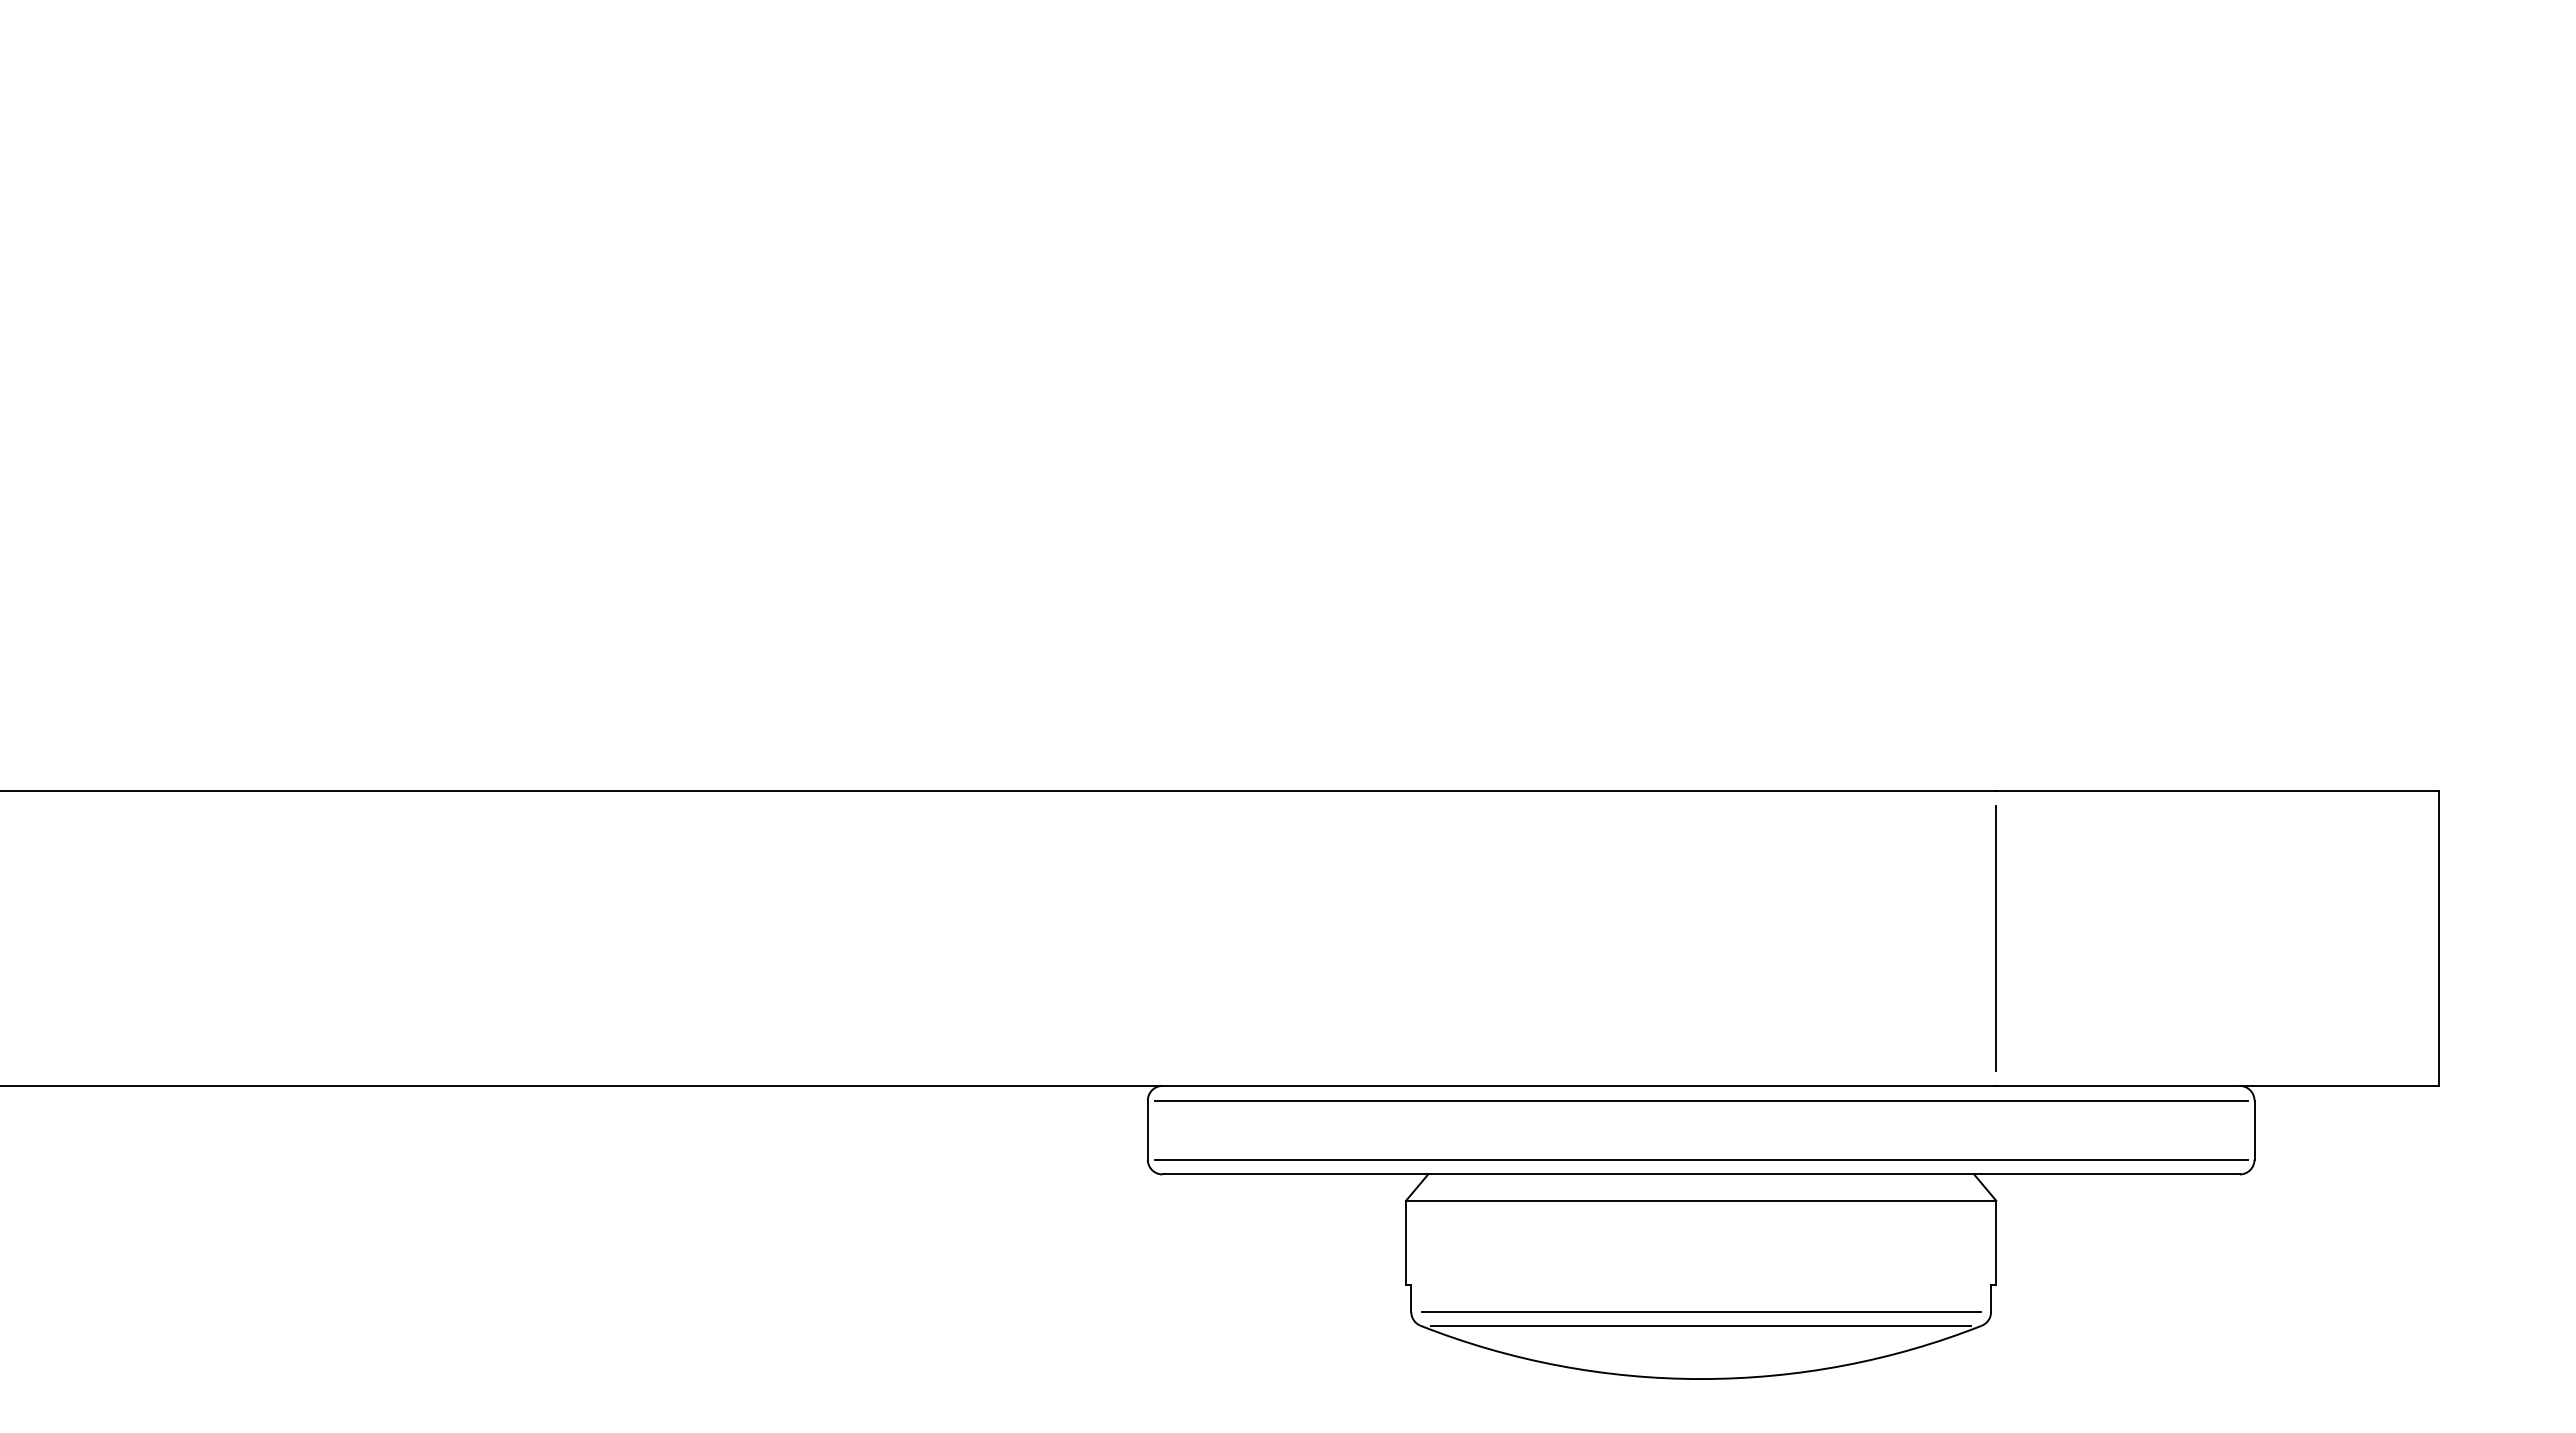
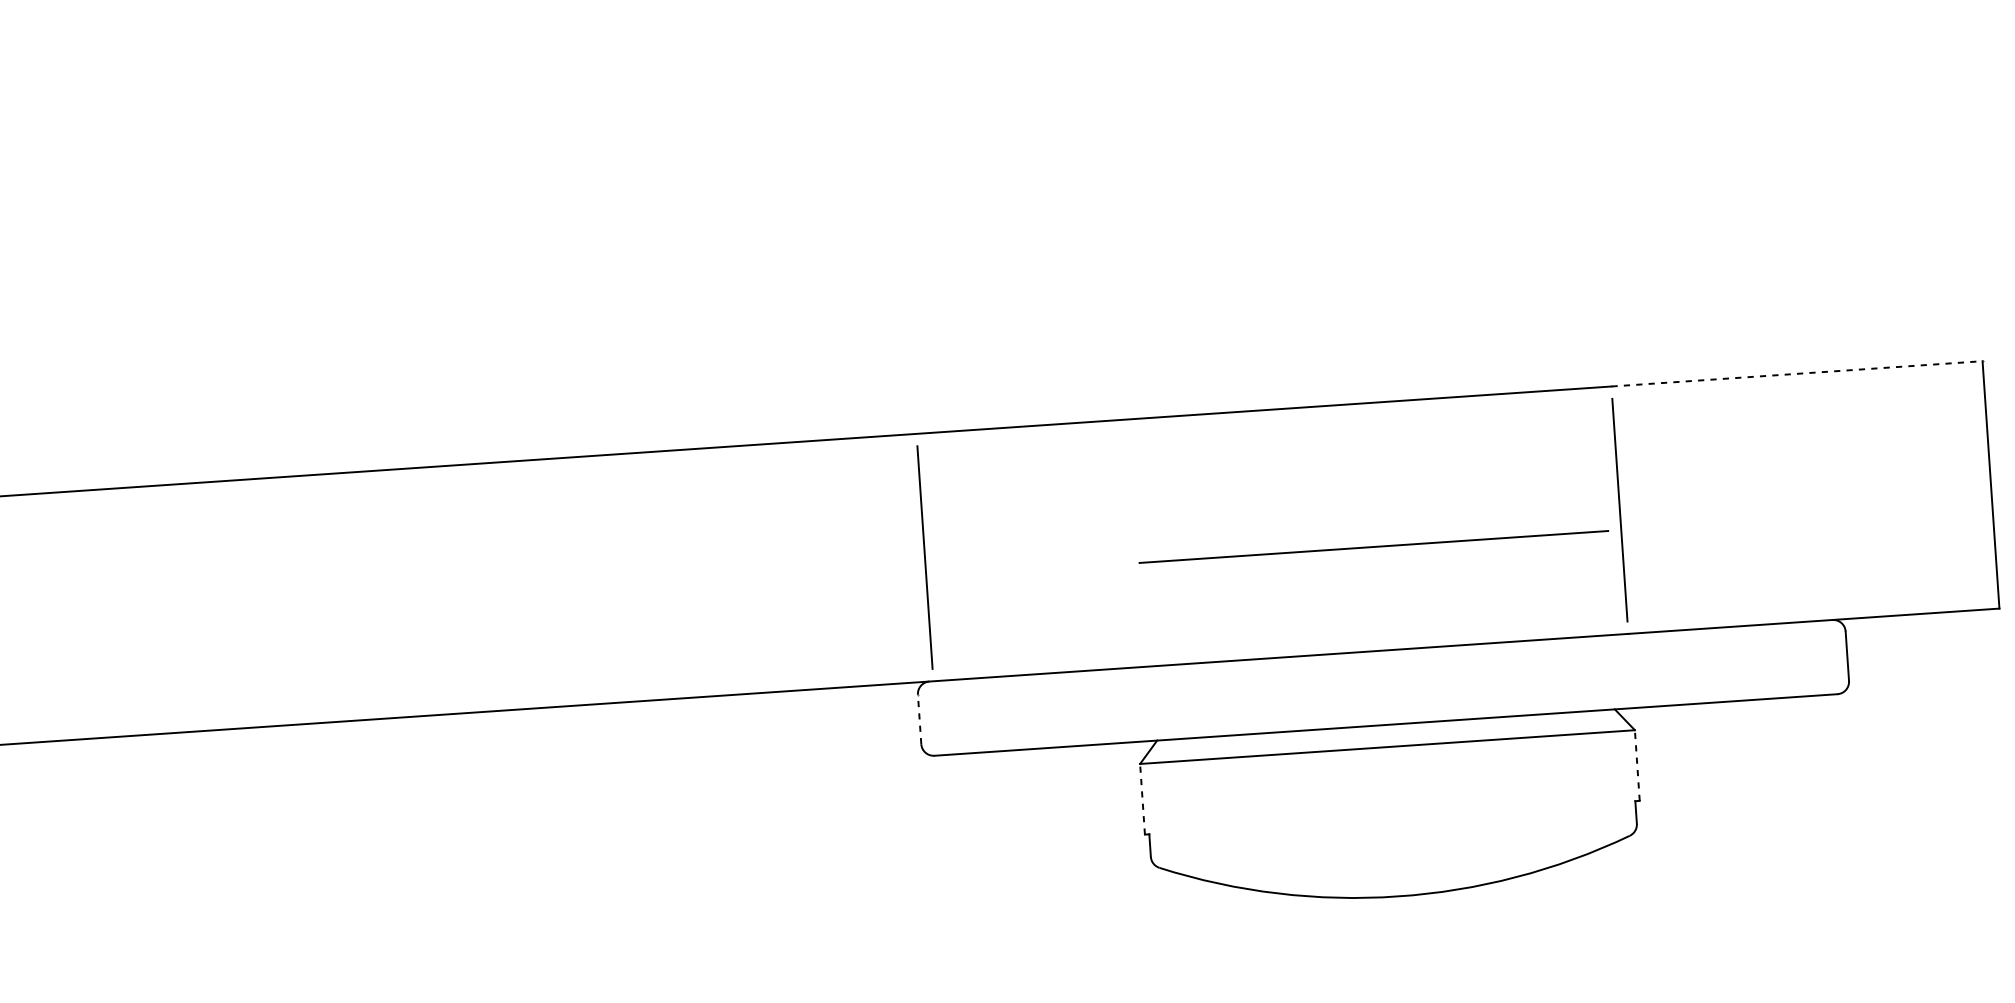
line: (2218, 790) -> (1797, 373), solid -> dashed
line: (1166, 938) -> (924, 557), added
line: (1700, 1100) -> (1381, 663), removed
line: (1147, 1130) -> (919, 719), solid -> dashed
line: (1700, 1159) -> (1384, 712), removed
line: (1406, 1242) -> (1142, 798), solid -> dashed
line: (1996, 1242) -> (1637, 765), solid -> dashed
line: (1701, 1311) -> (1374, 546), moved
line: (1700, 1325) -> (1394, 851), removed

